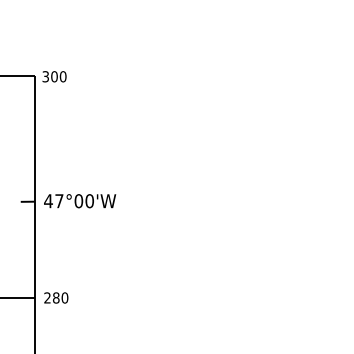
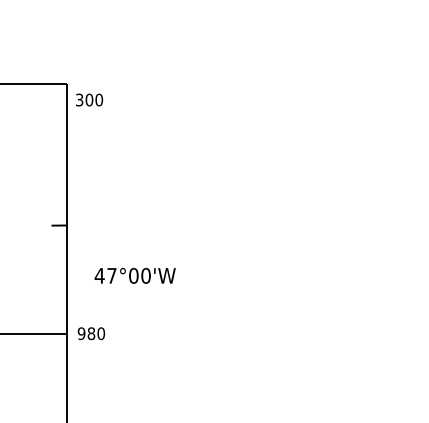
text: (54, 76) -> (89, 99), moved
text: (79, 200) -> (134, 275), moved
text: (47, 297) -> (81, 333), 280 -> 980

